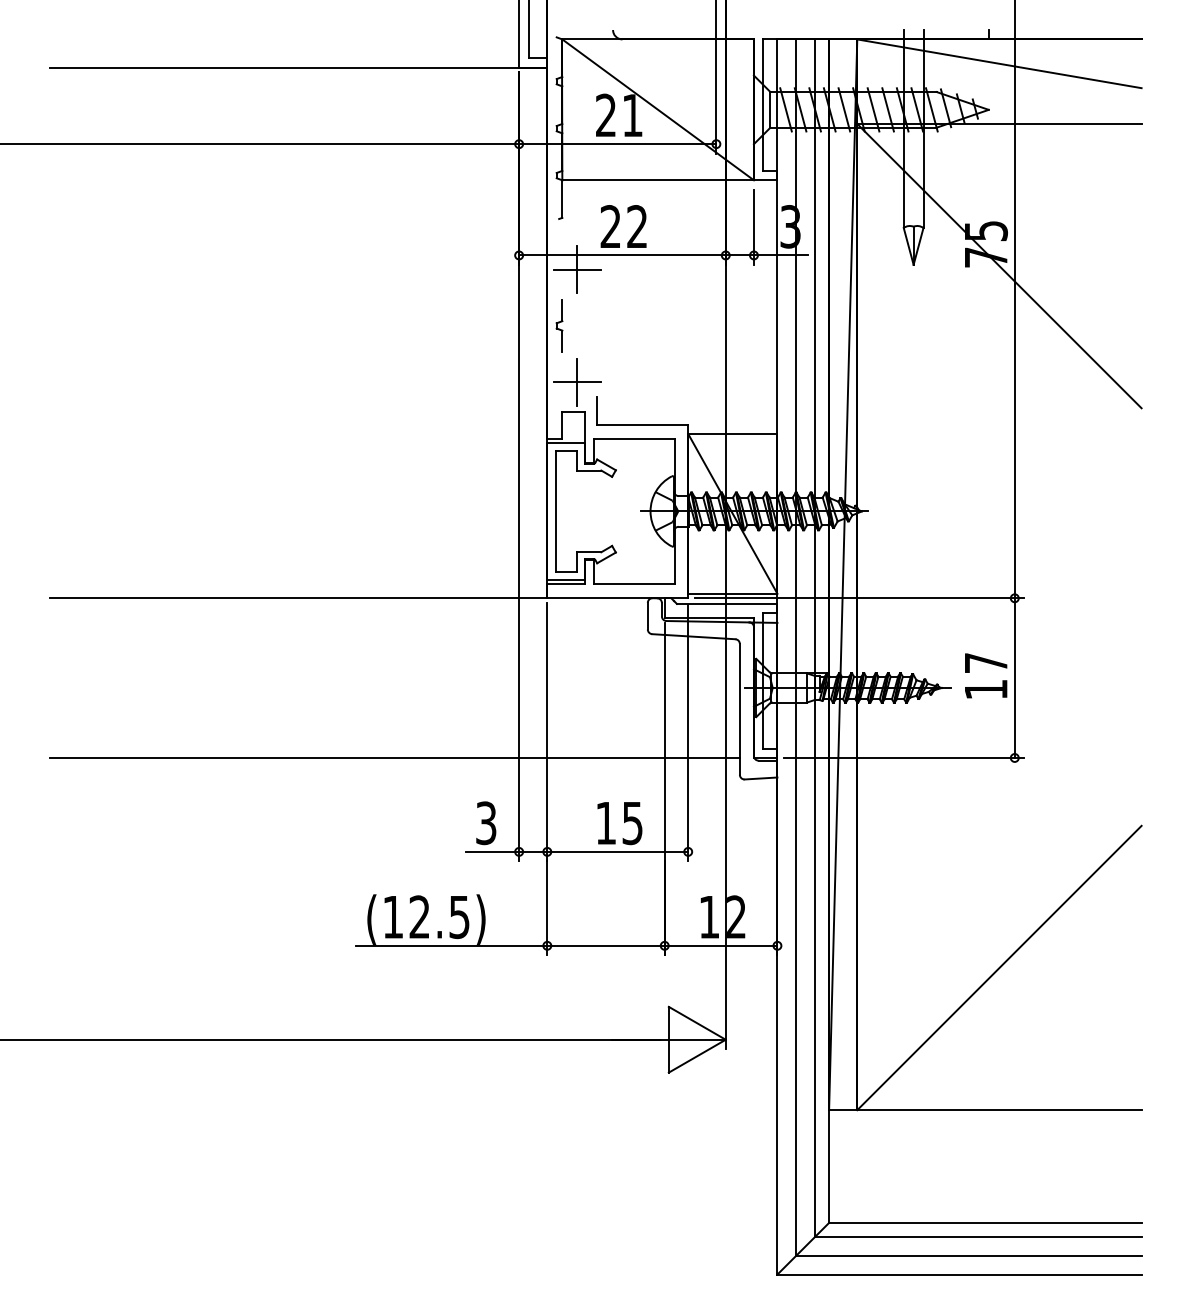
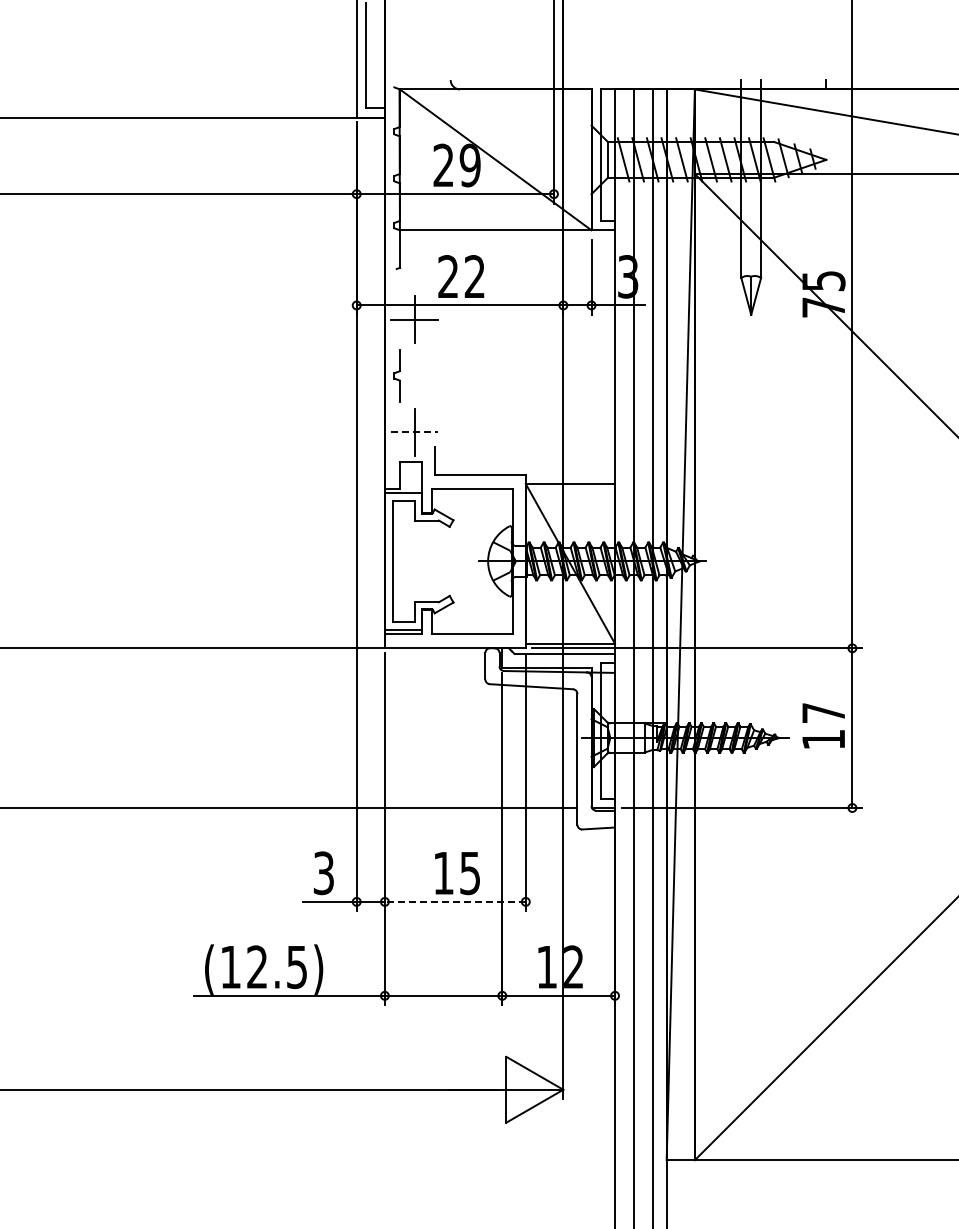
text: (632, 115) -> (470, 165), 21 -> 29
line: (577, 382) -> (415, 432), solid -> dashed
line: (617, 851) -> (455, 901), solid -> dashed

